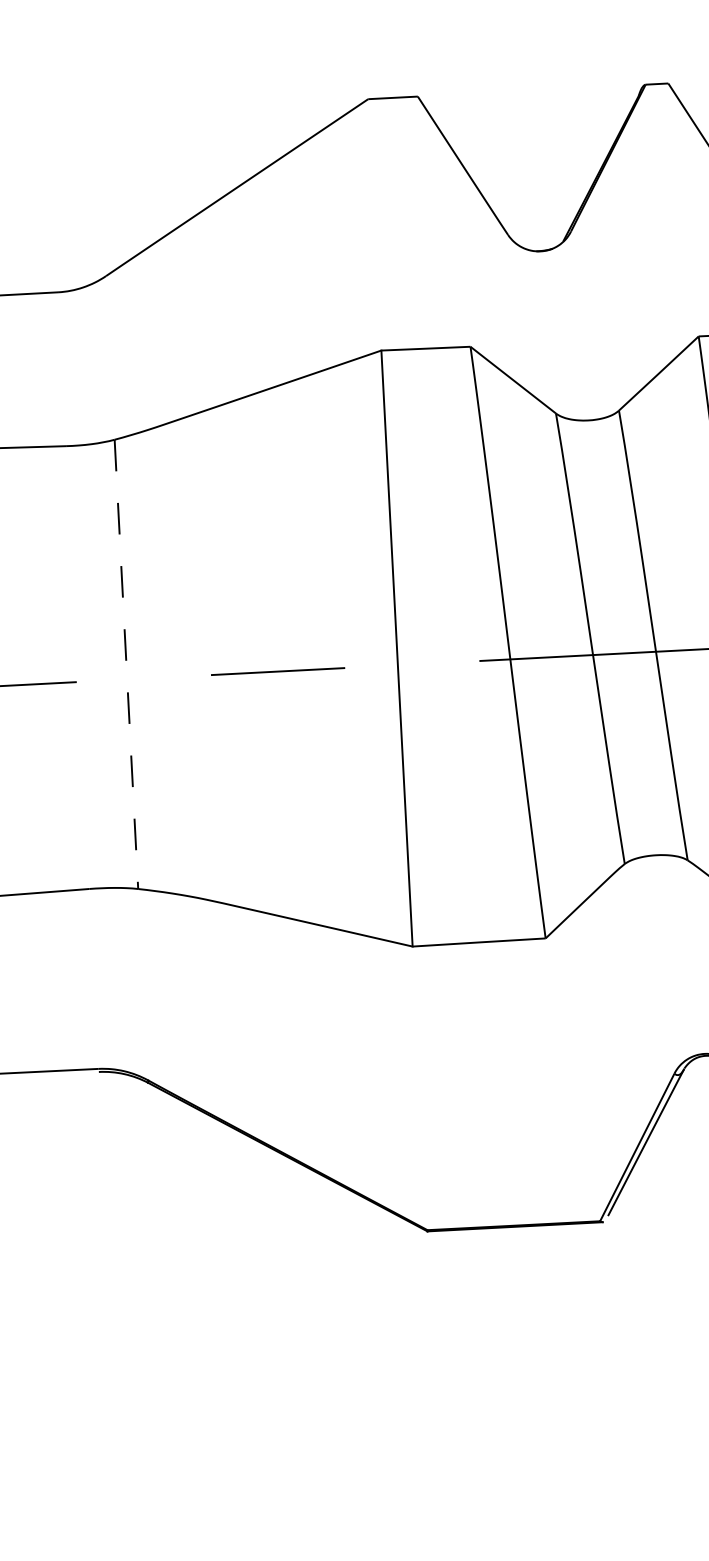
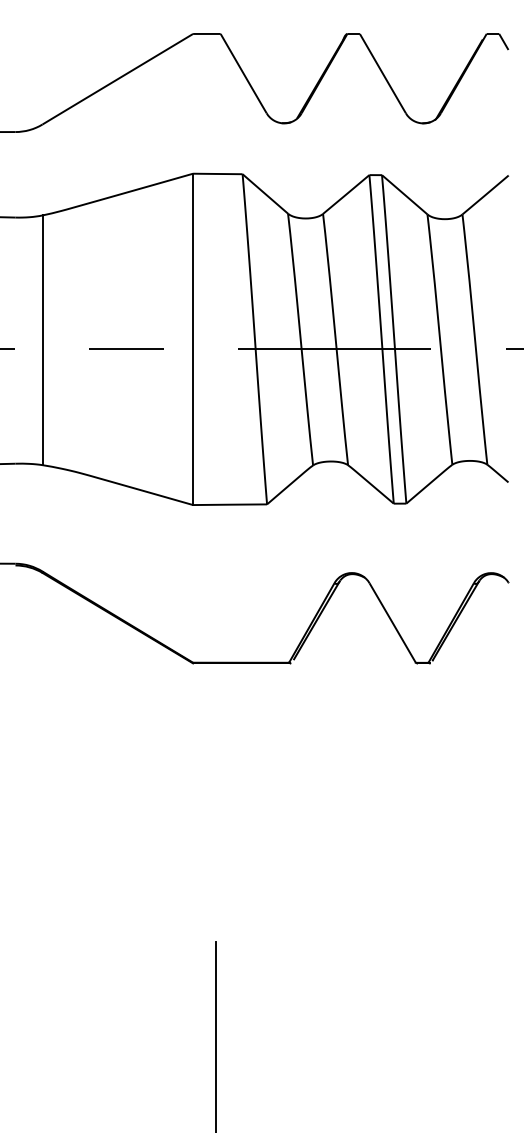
line: (126, 664) -> (42, 340), dashed -> solid

